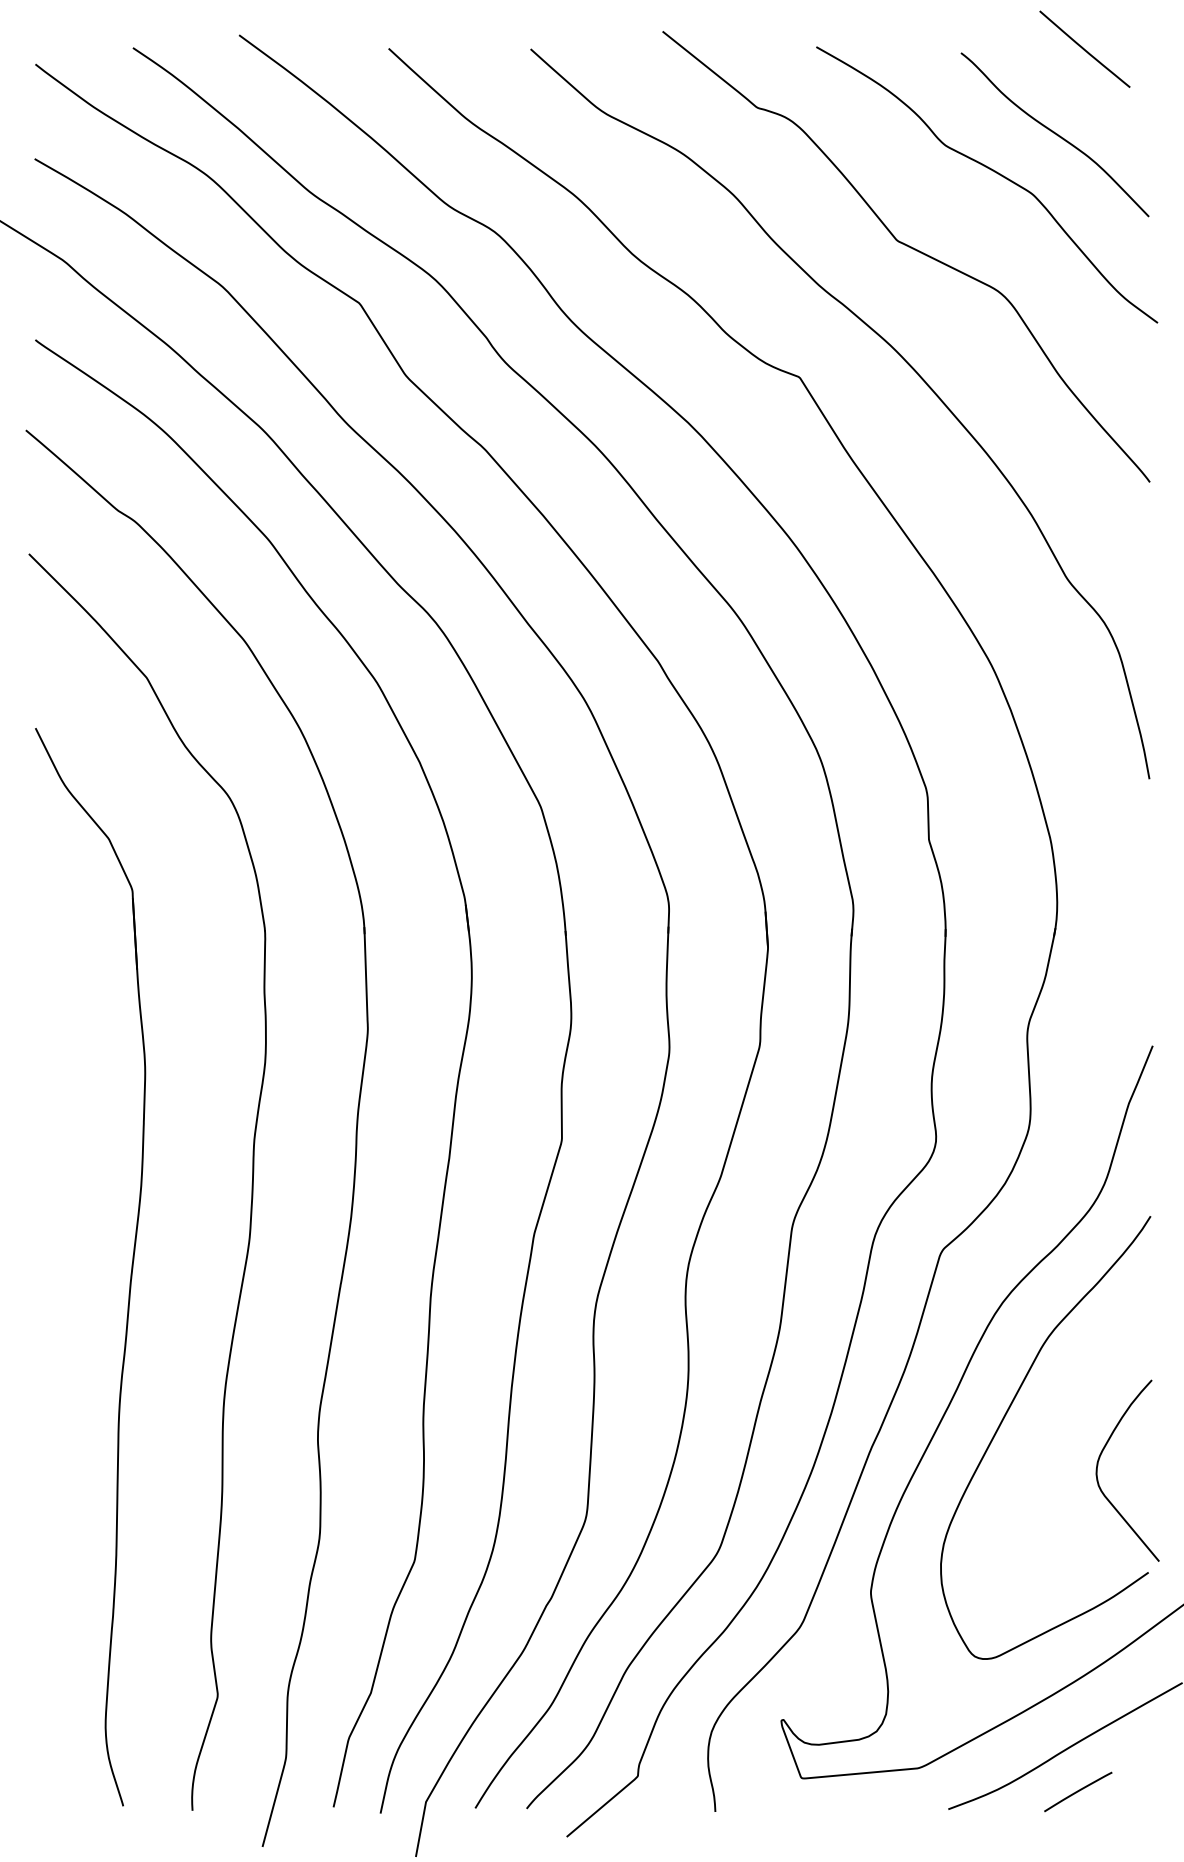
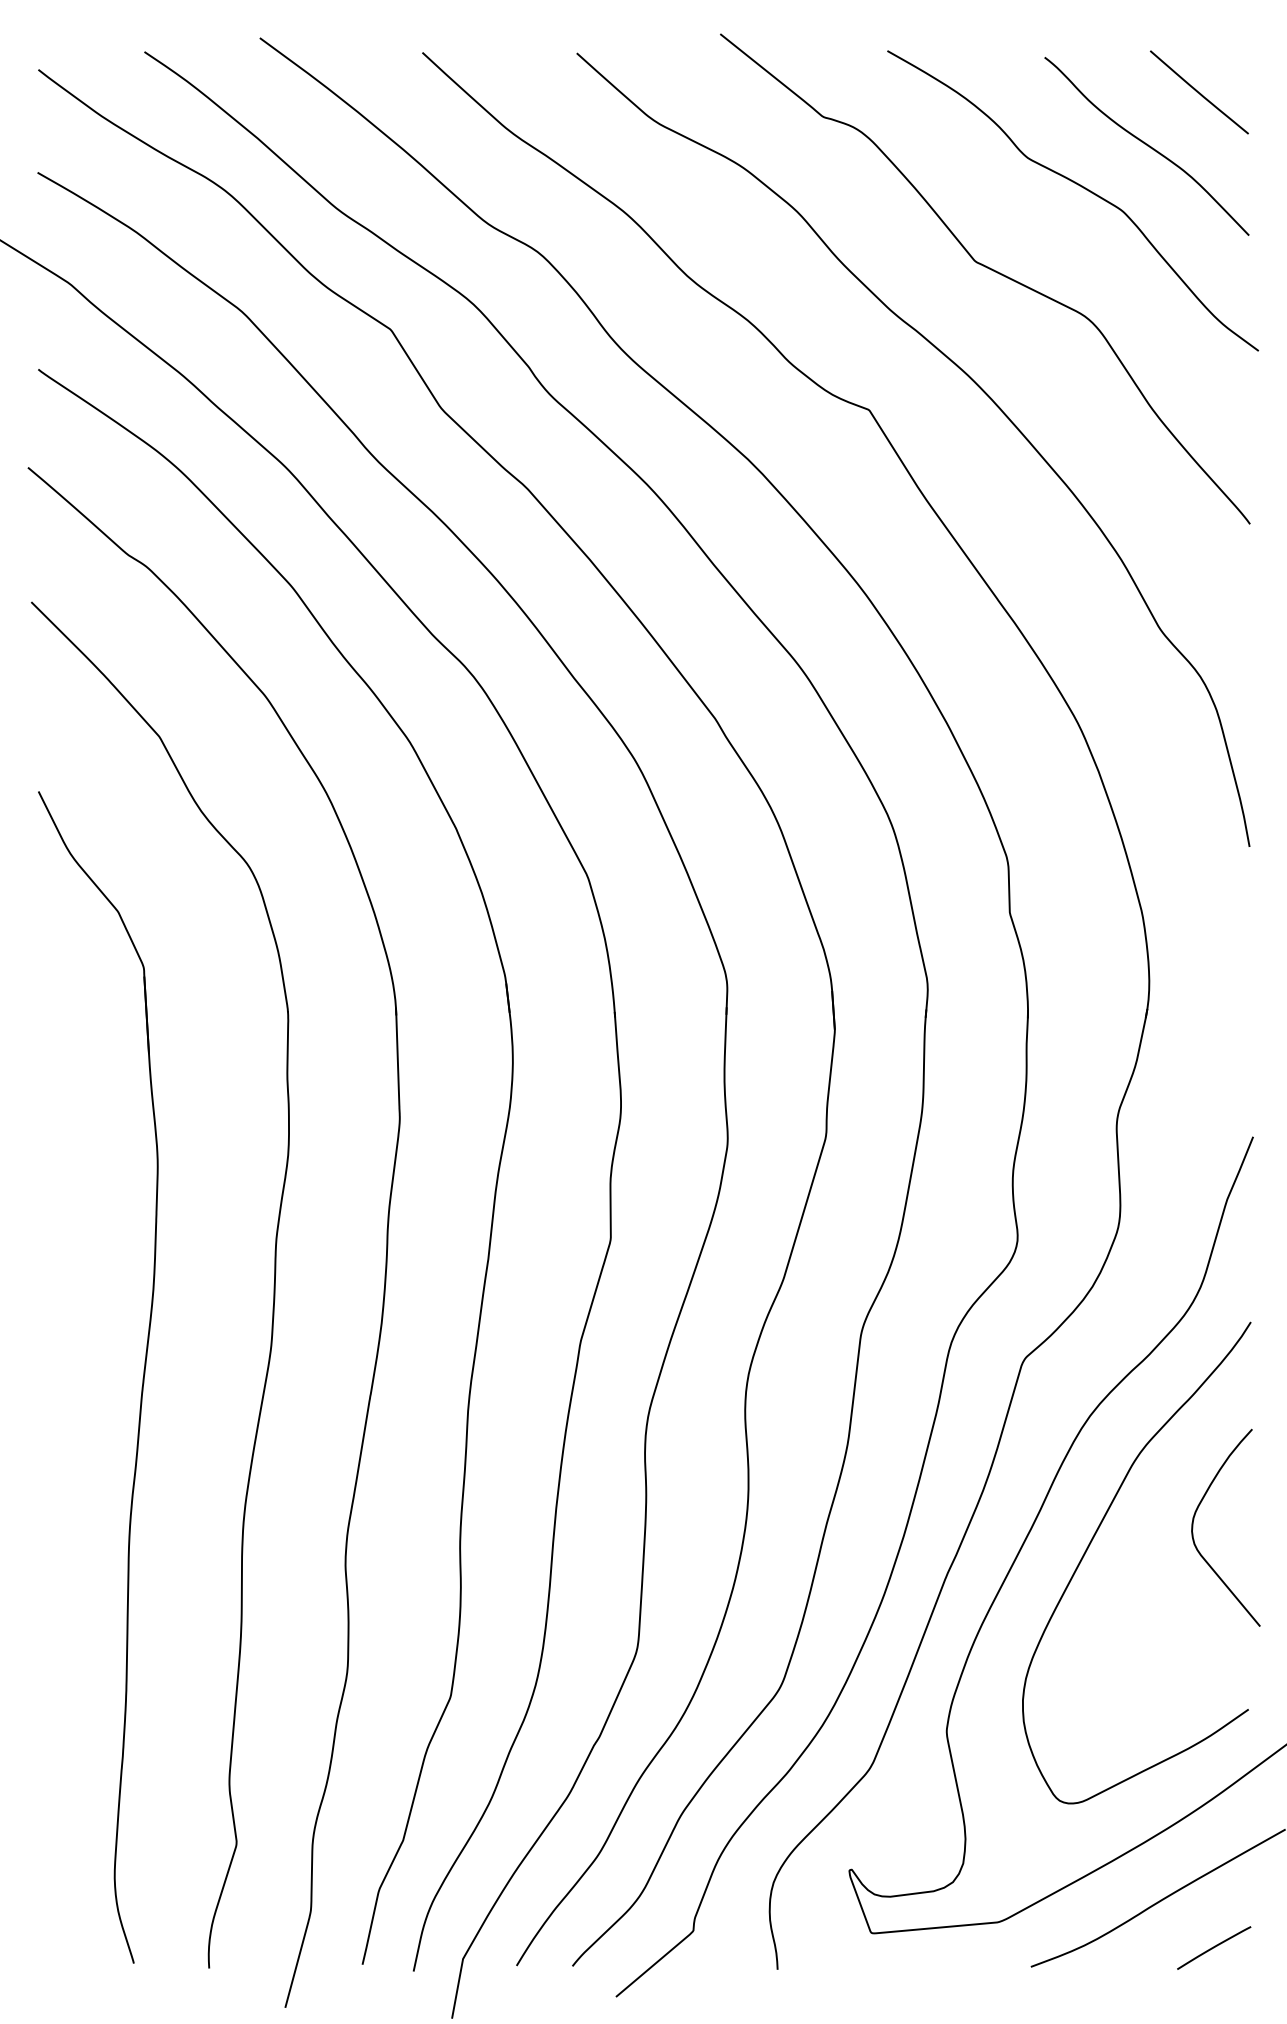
line: (1085, 49) -> (1199, 92), moved
curve: (1097, 1470) -> (1193, 1527), moved
line: (1078, 1791) -> (1214, 1947), moved

